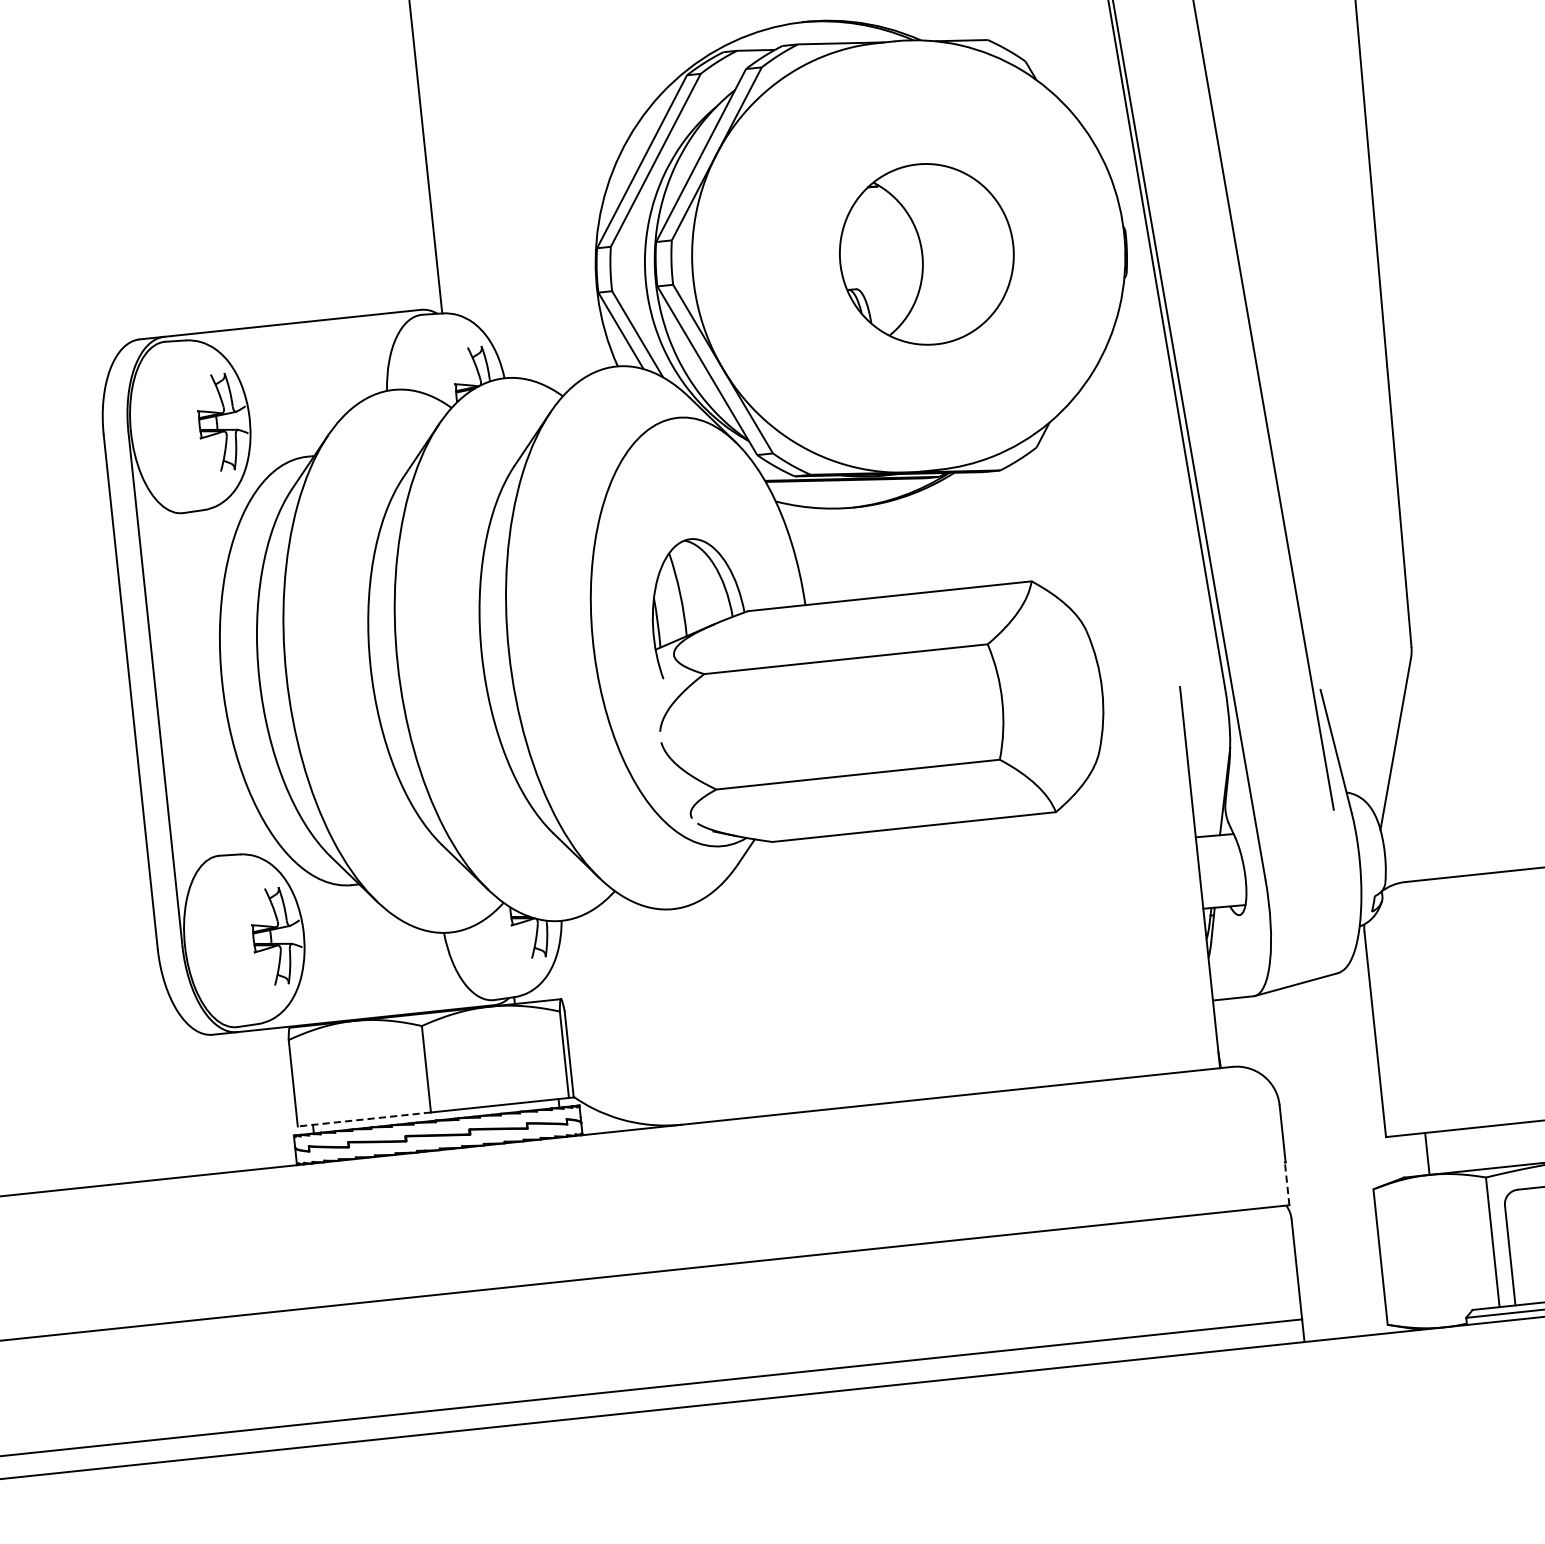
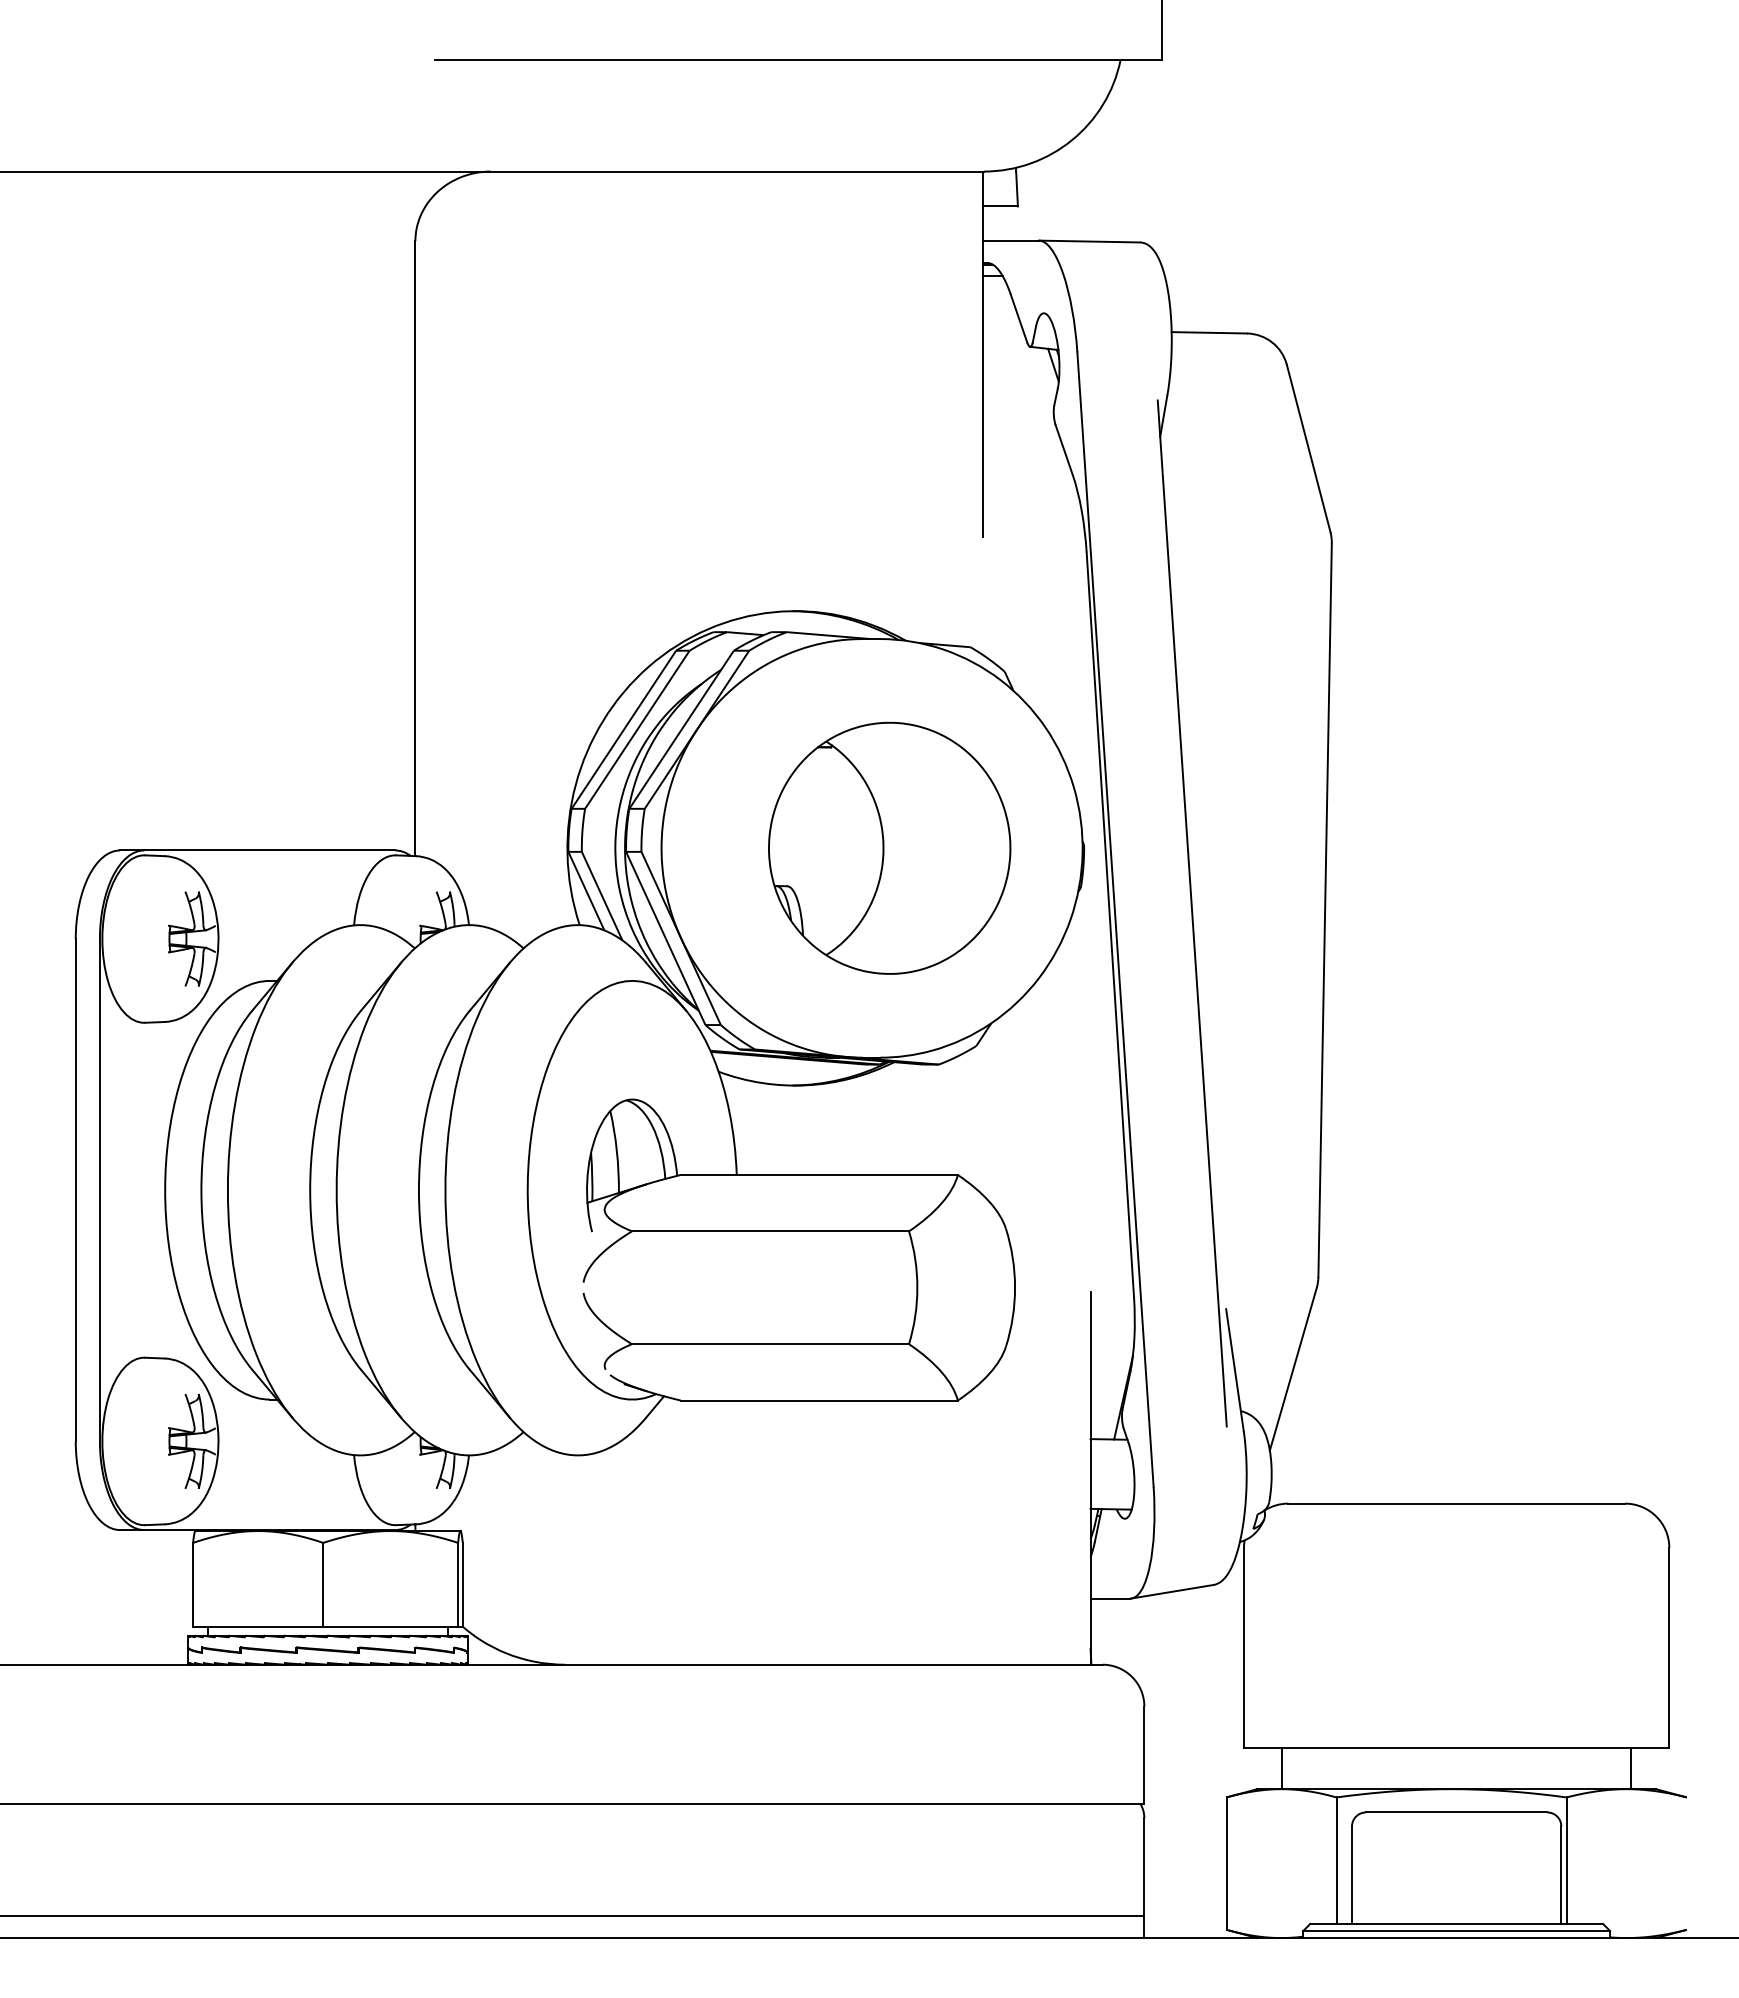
part: (926, 253) -> (889, 847), size x1.43
line: (363, 1119) -> (257, 1627), dashed -> solid
line: (1287, 1184) -> (1143, 1783), dashed -> solid

